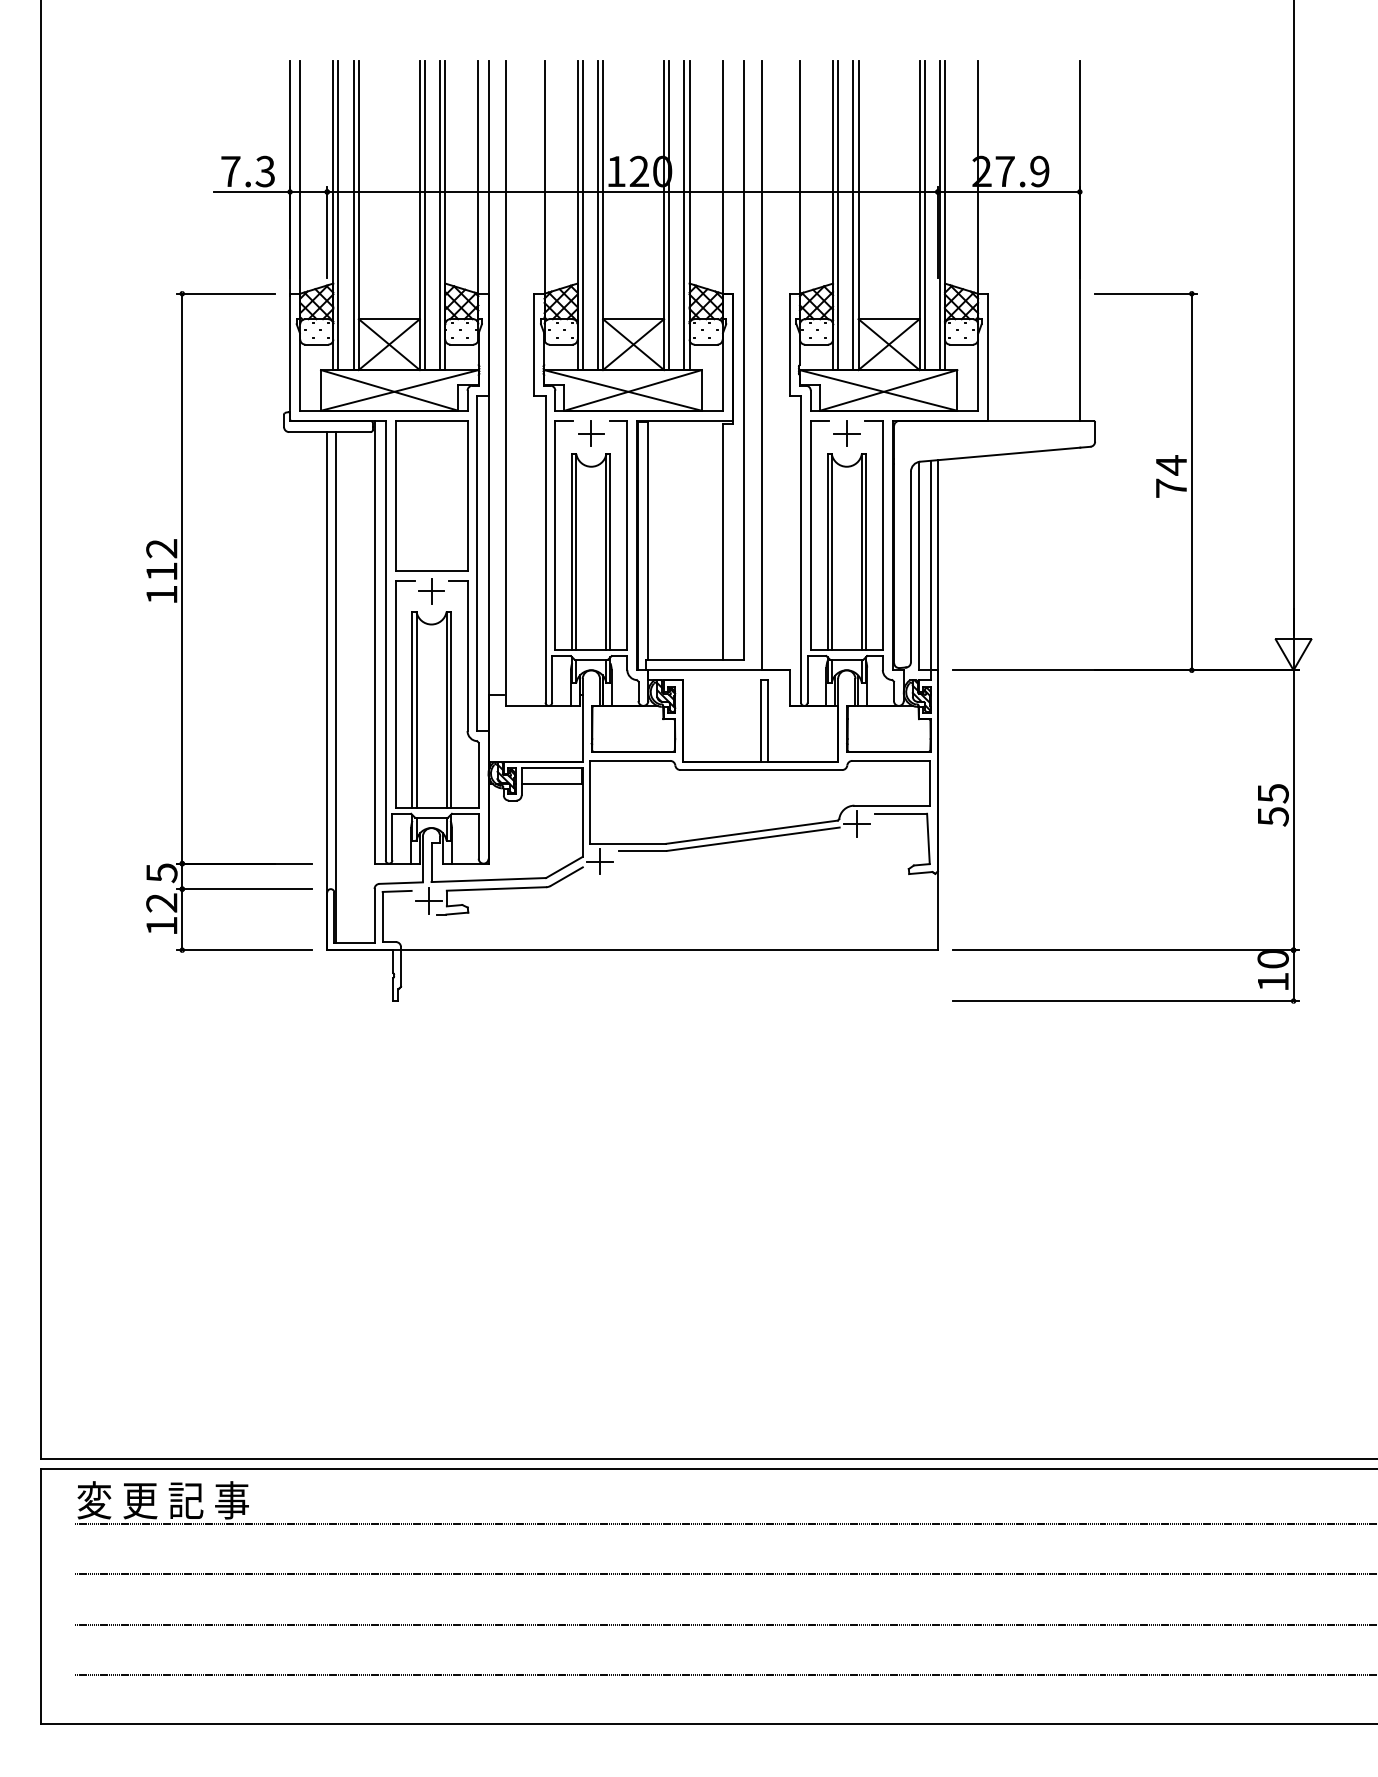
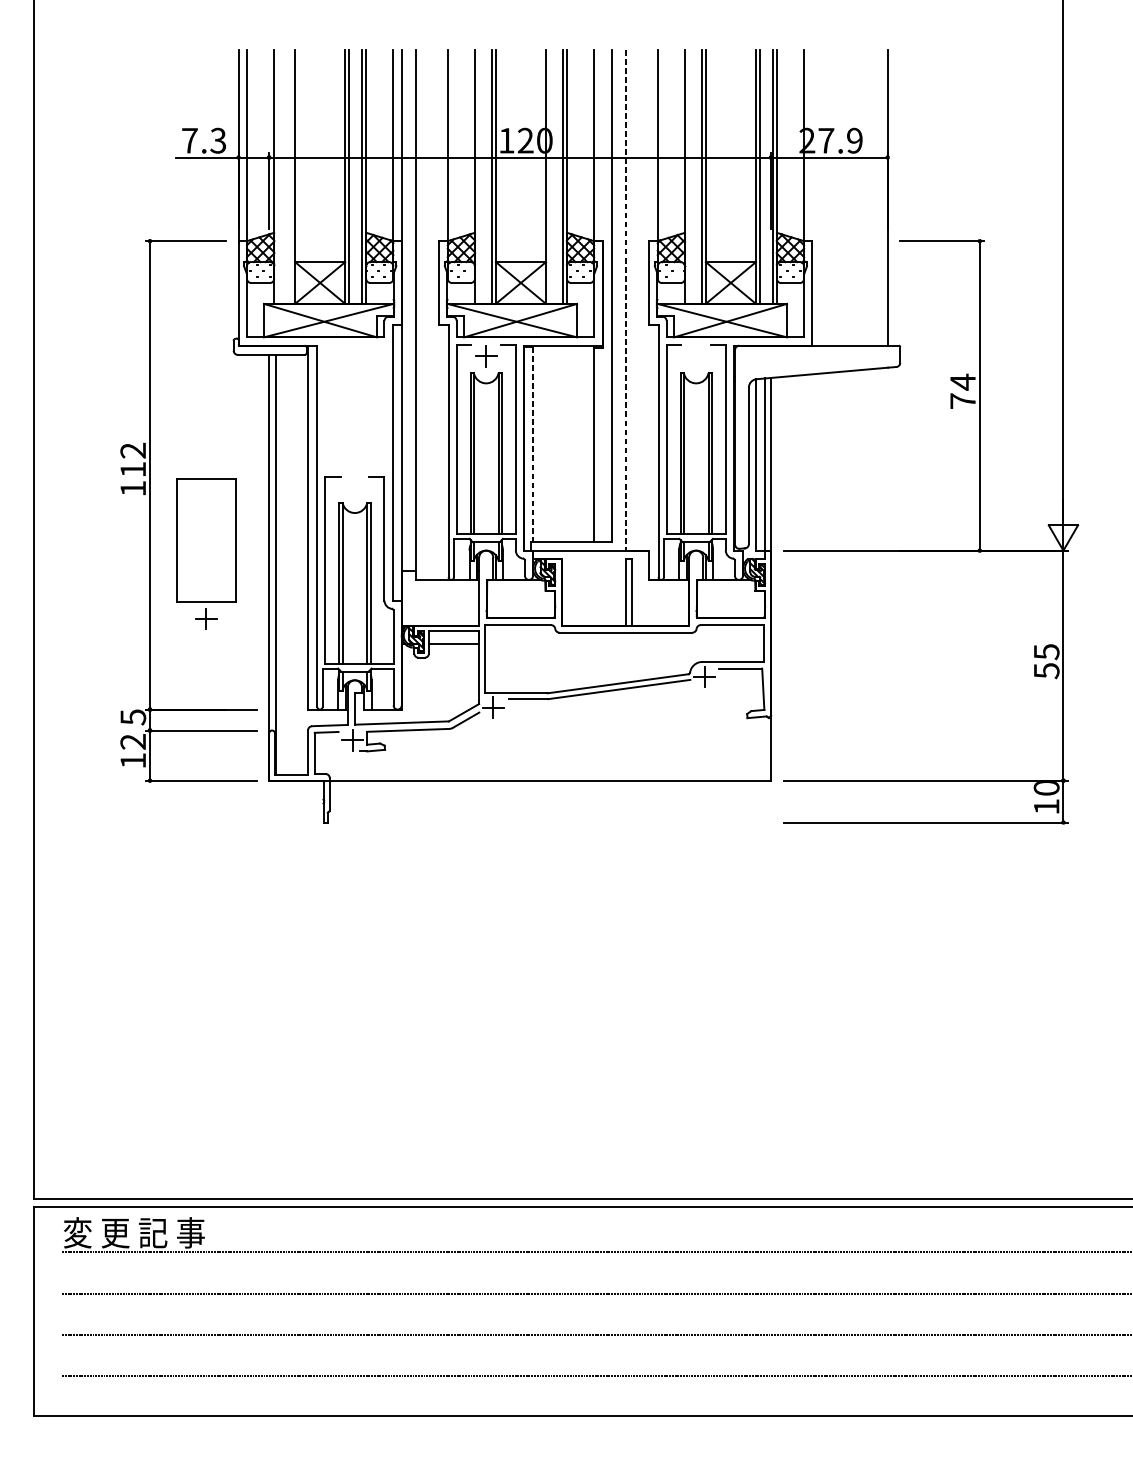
line: (338, 215) -> (278, 176), removed
line: (353, 215) -> (290, 176), removed
line: (582, 215) -> (478, 176), removed
line: (669, 215) -> (550, 176), removed
line: (838, 215) -> (689, 176), removed
line: (761, 365) -> (626, 300), solid -> dashed
part: (846, 433) -> (695, 356), removed
part: (431, 512) -> (206, 554), moved
line: (648, 541) -> (533, 444), solid -> dashed

